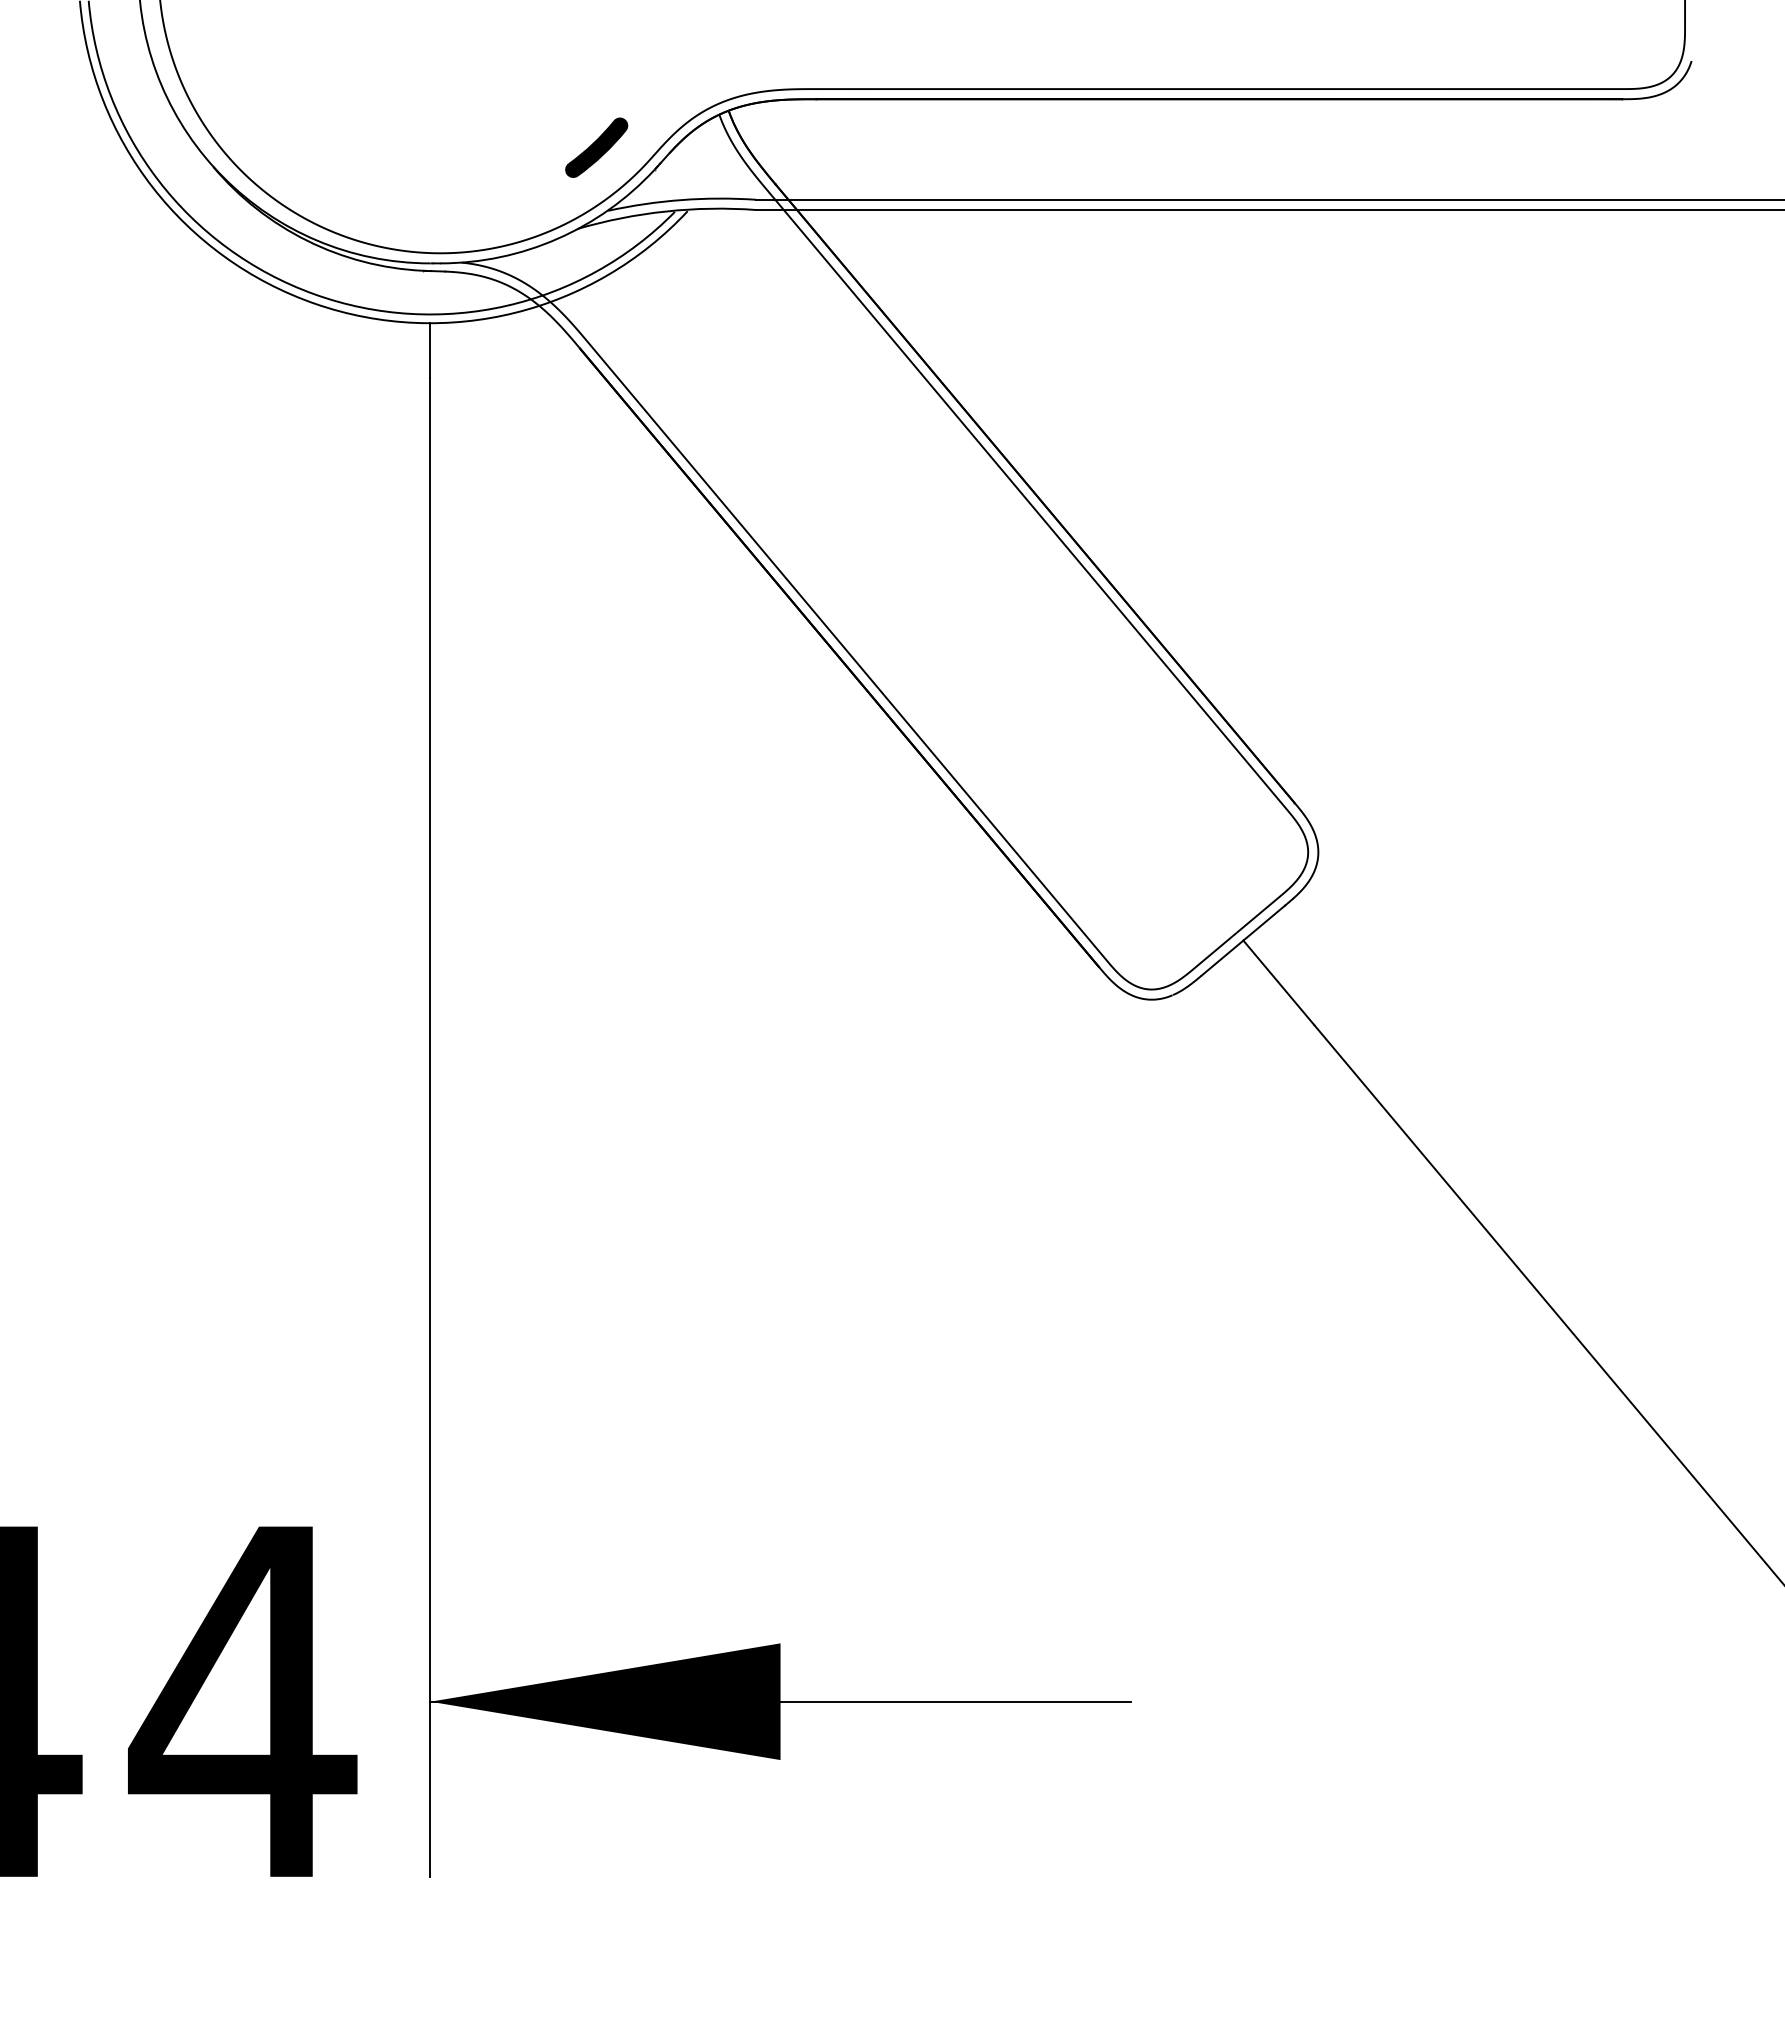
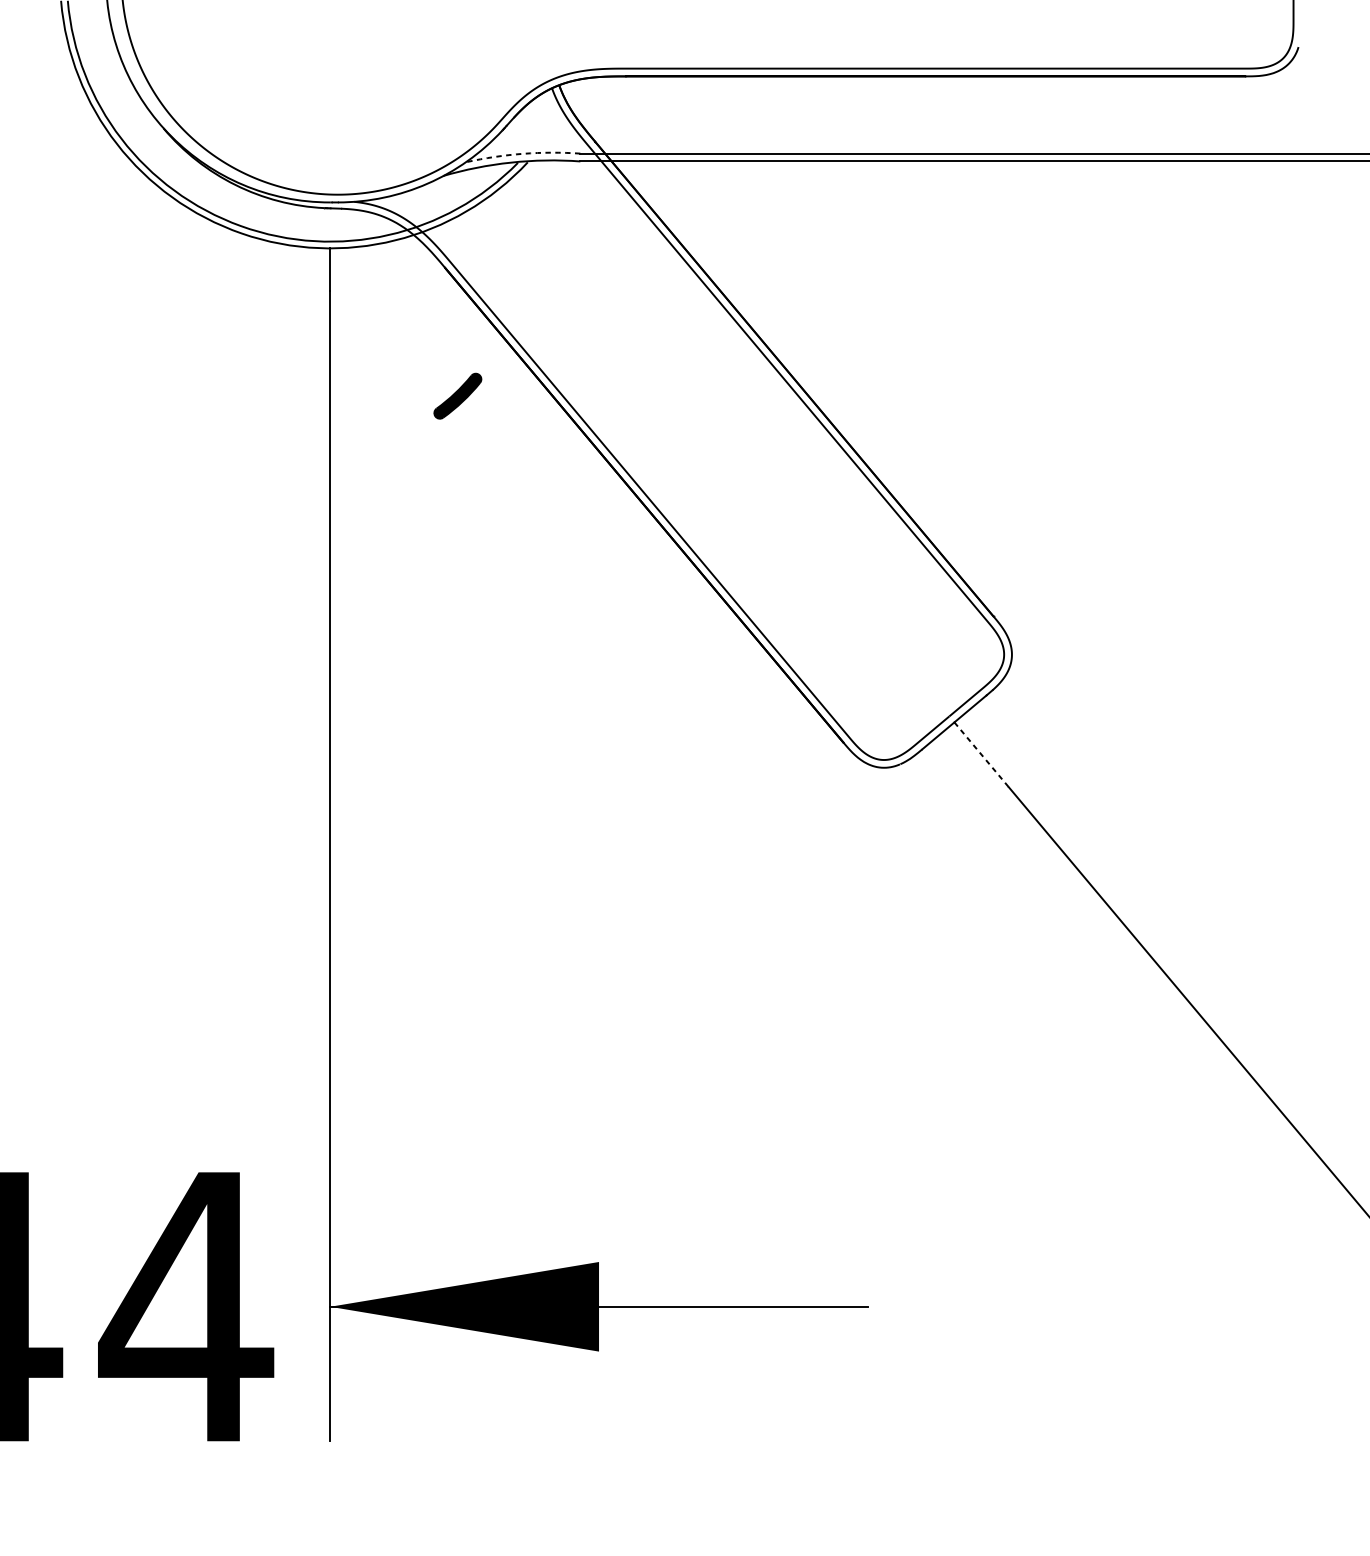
part: (596, 147) -> (457, 396), moved
arc: (681, 200) -> (522, 154), solid -> dashed
line: (1279, 983) -> (982, 755), solid -> dashed

